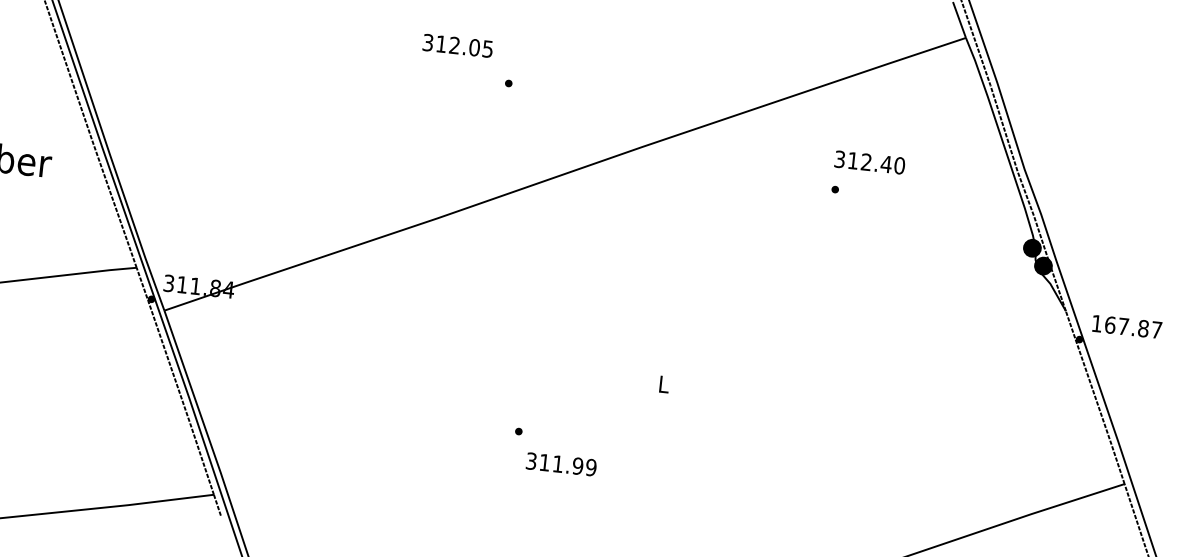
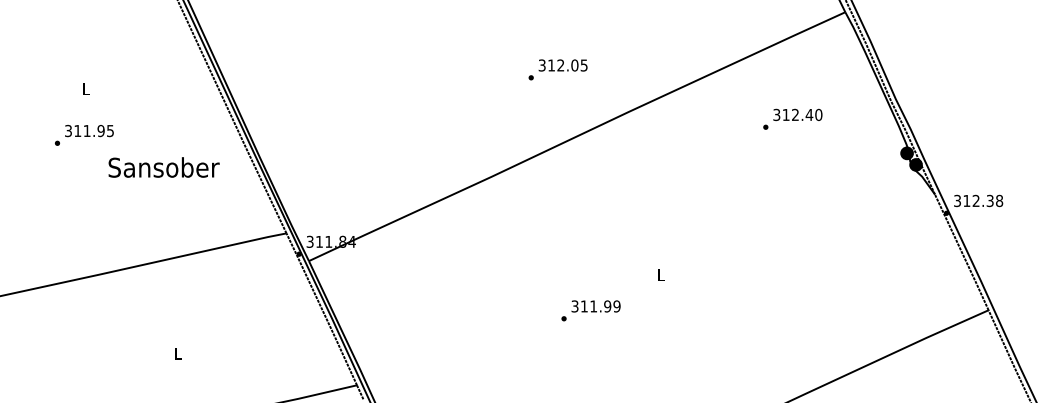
text: (457, 45) -> (562, 65), moved
text: (869, 161) -> (797, 114), moved
text: (1126, 326) -> (978, 200), 167.87 -> 312.38
text: (560, 464) -> (595, 306), moved

